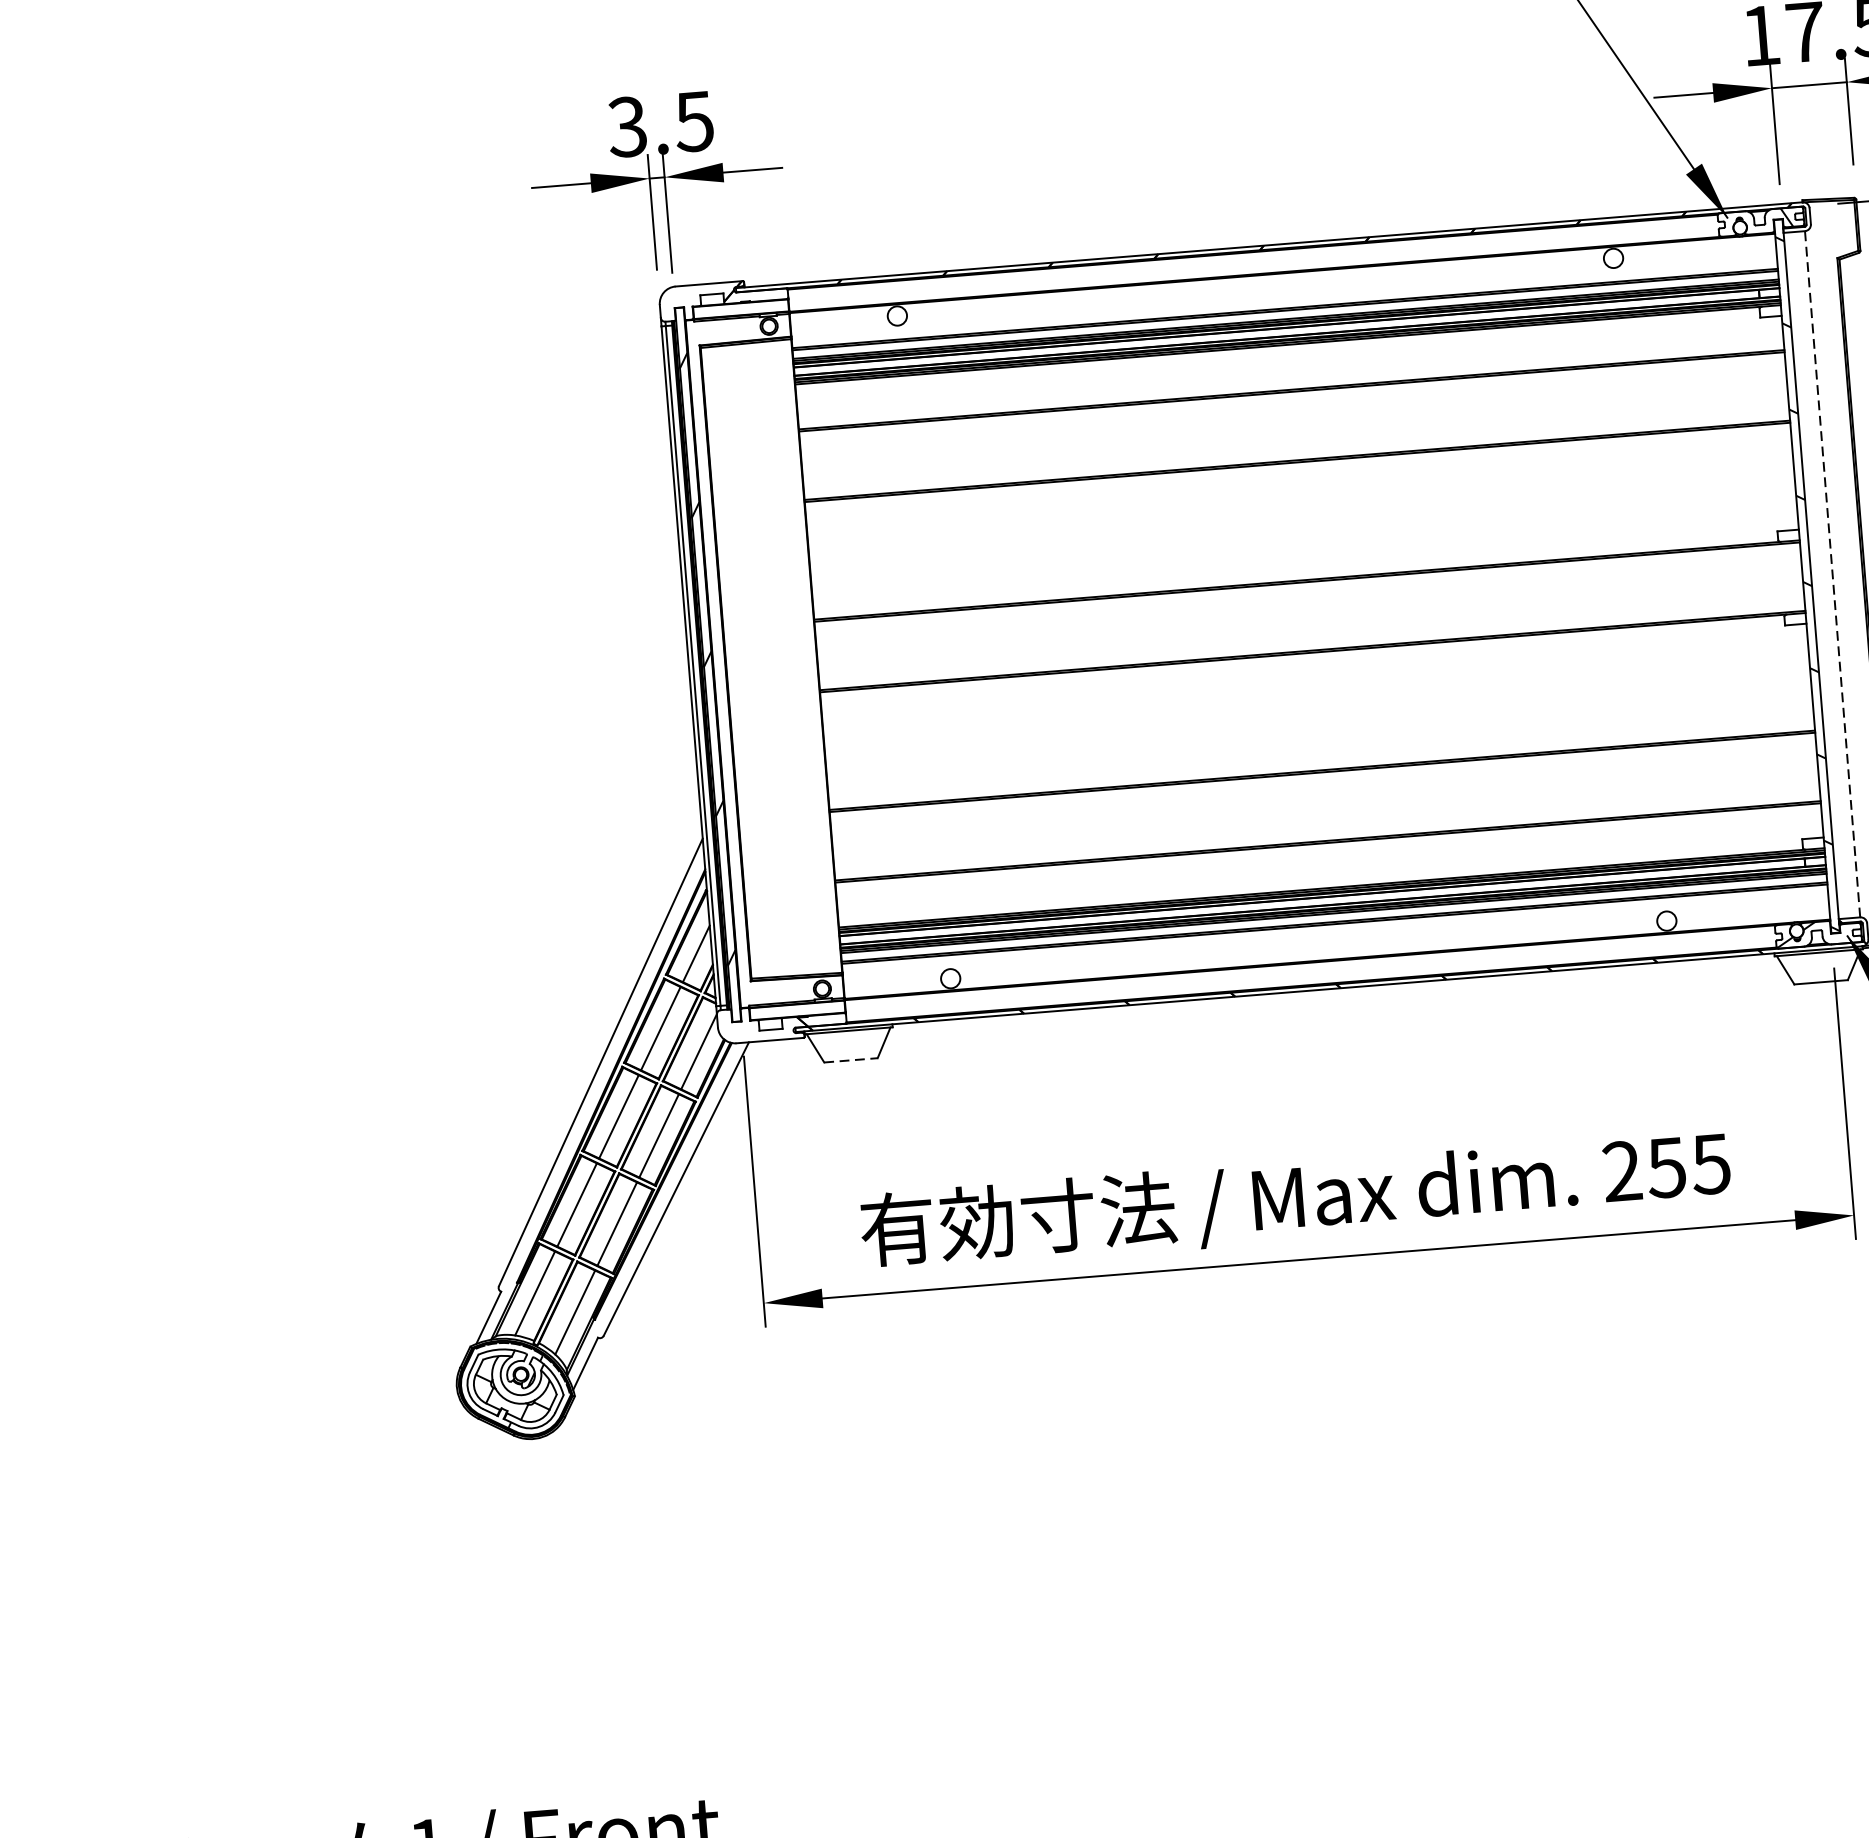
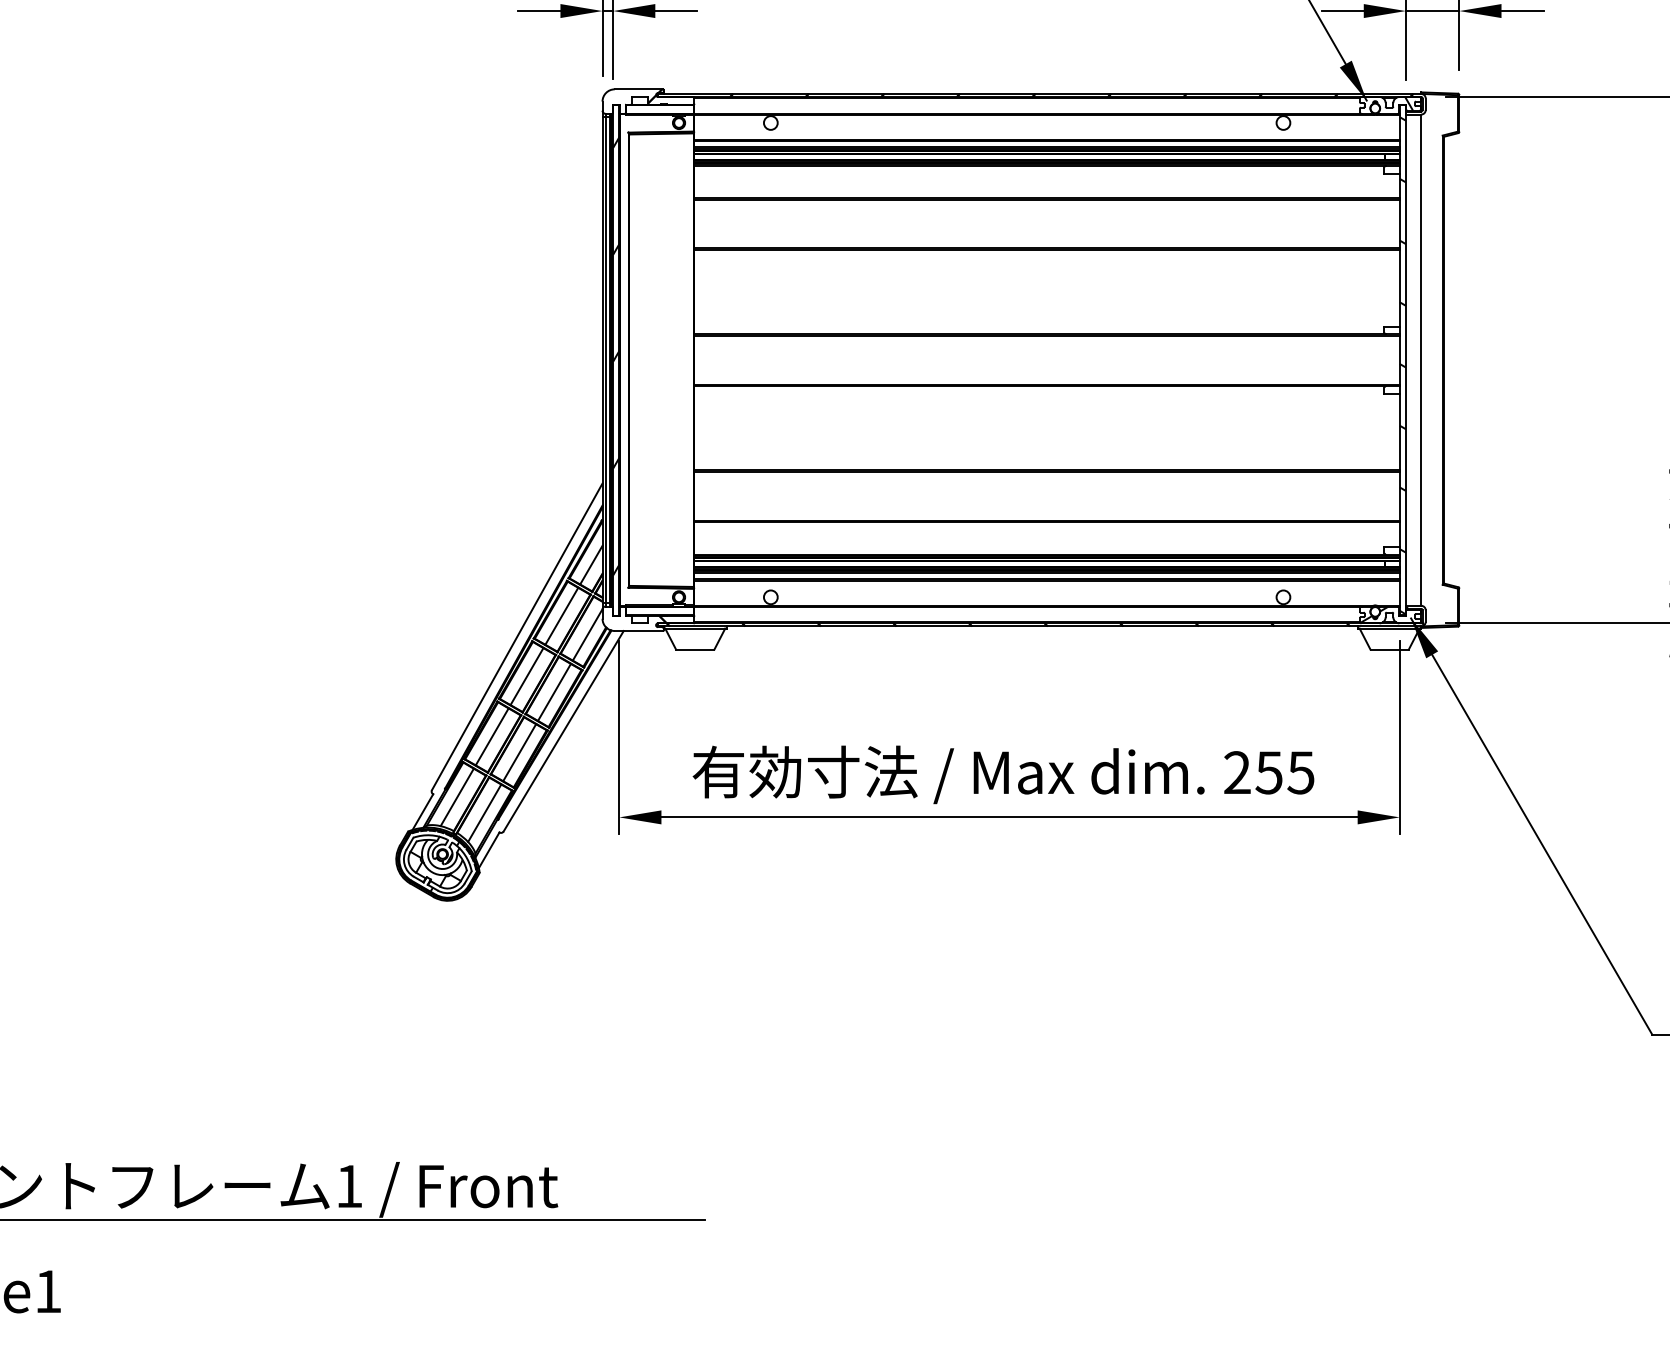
line: (1833, 574) -> (1421, 360), dashed -> solid
line: (851, 1060) -> (695, 649), dashed -> solid

